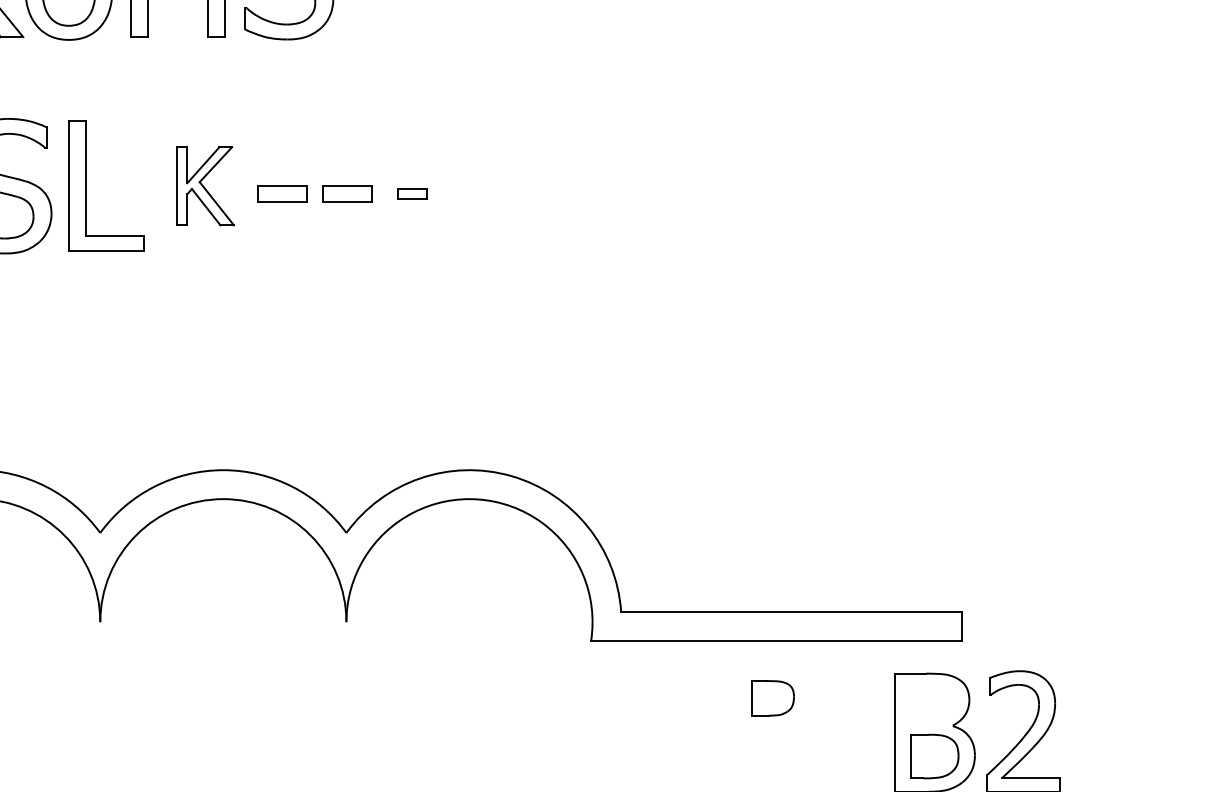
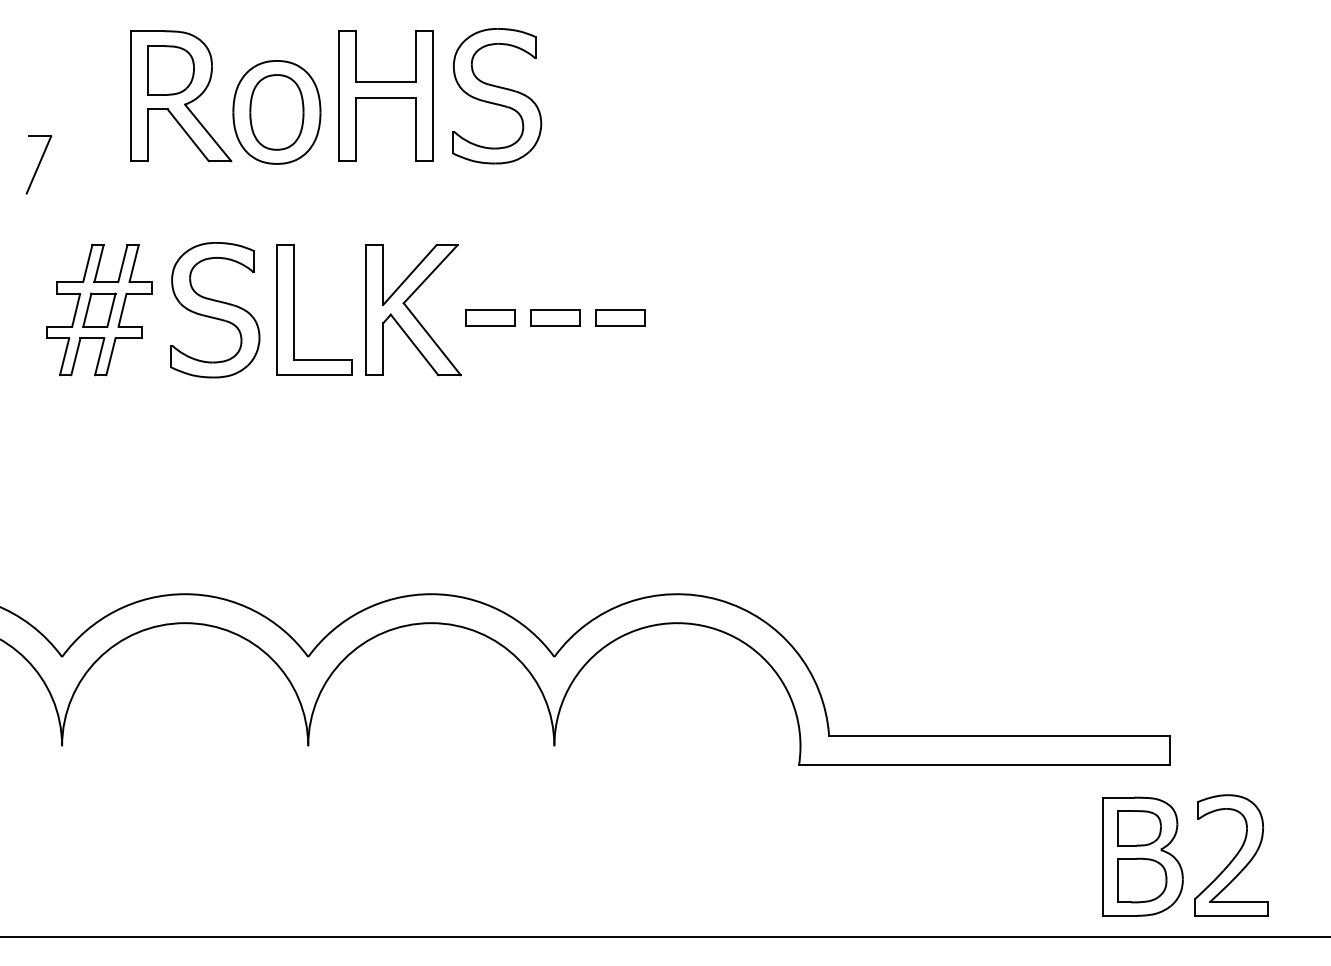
part: (205, 186) -> (413, 310), size x1.67
part: (412, 193) -> (620, 317), size x1.67
part: (772, 698) -> (1139, 828), moved

